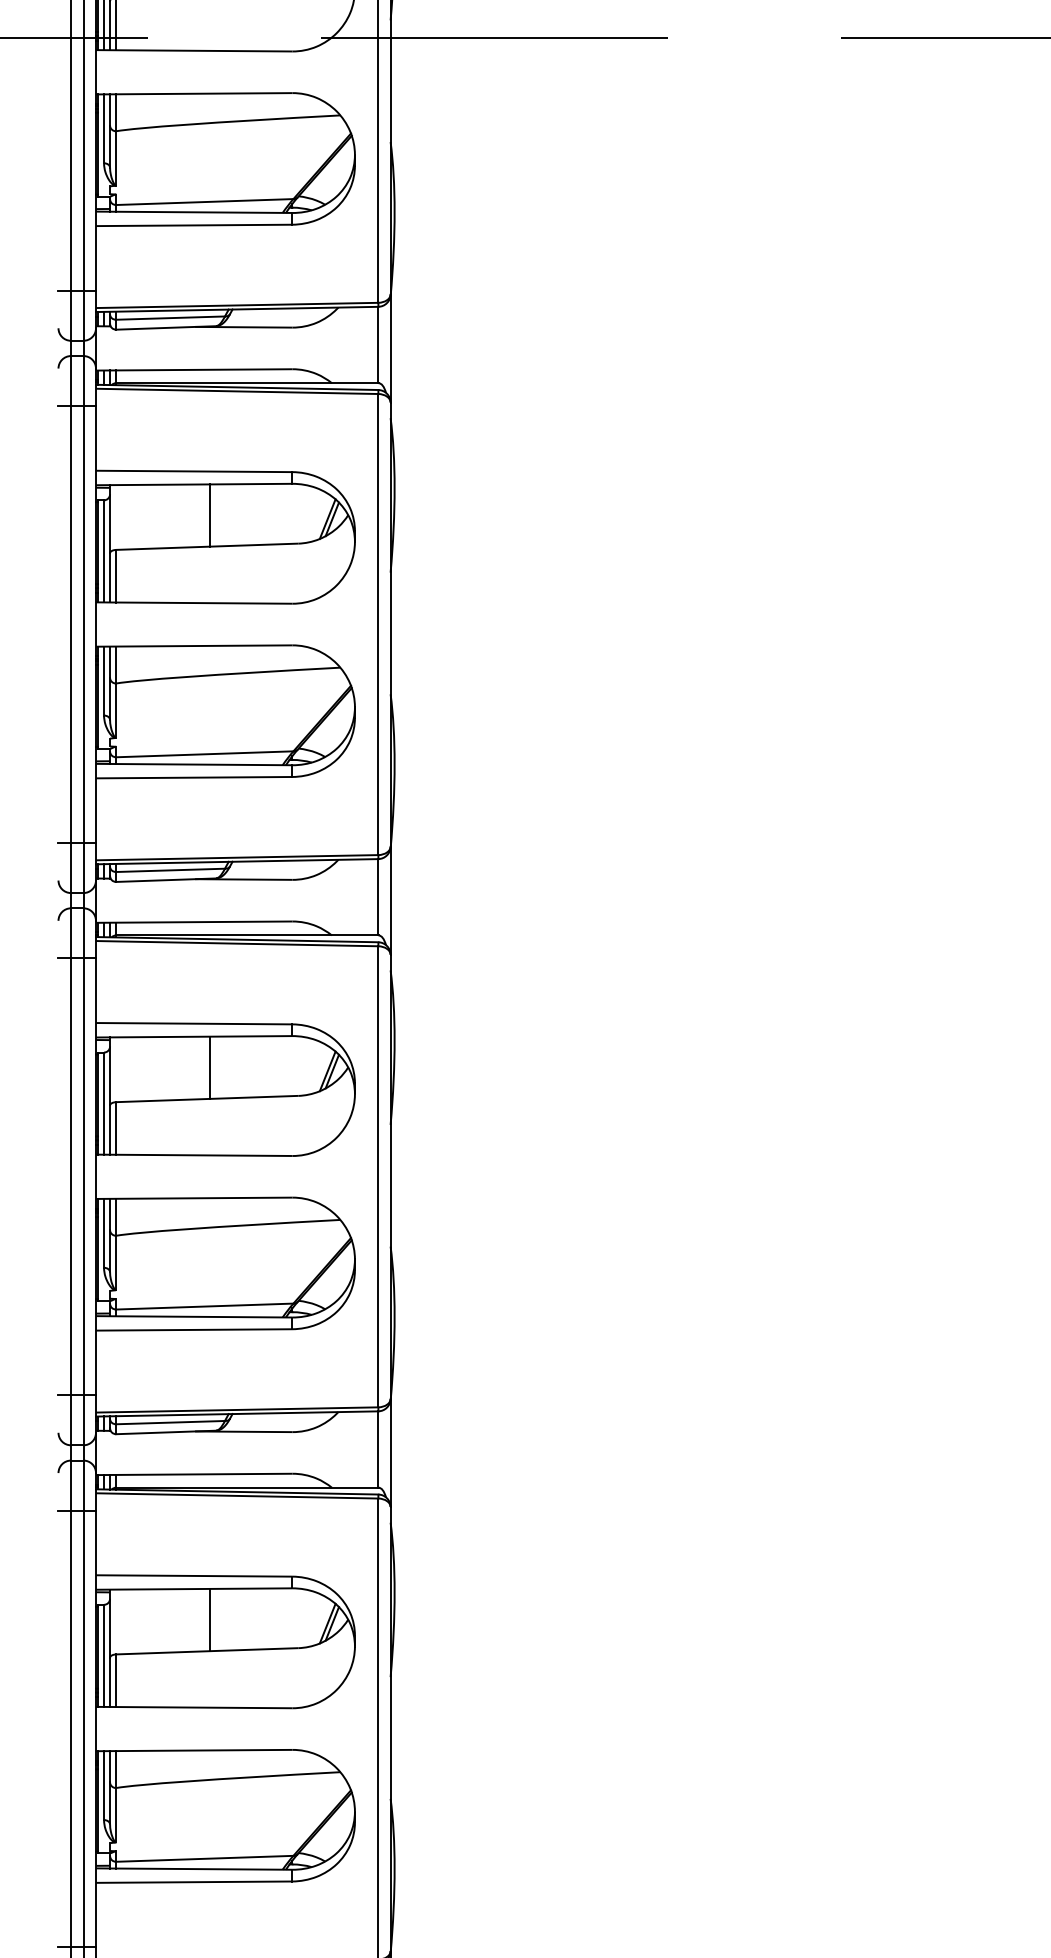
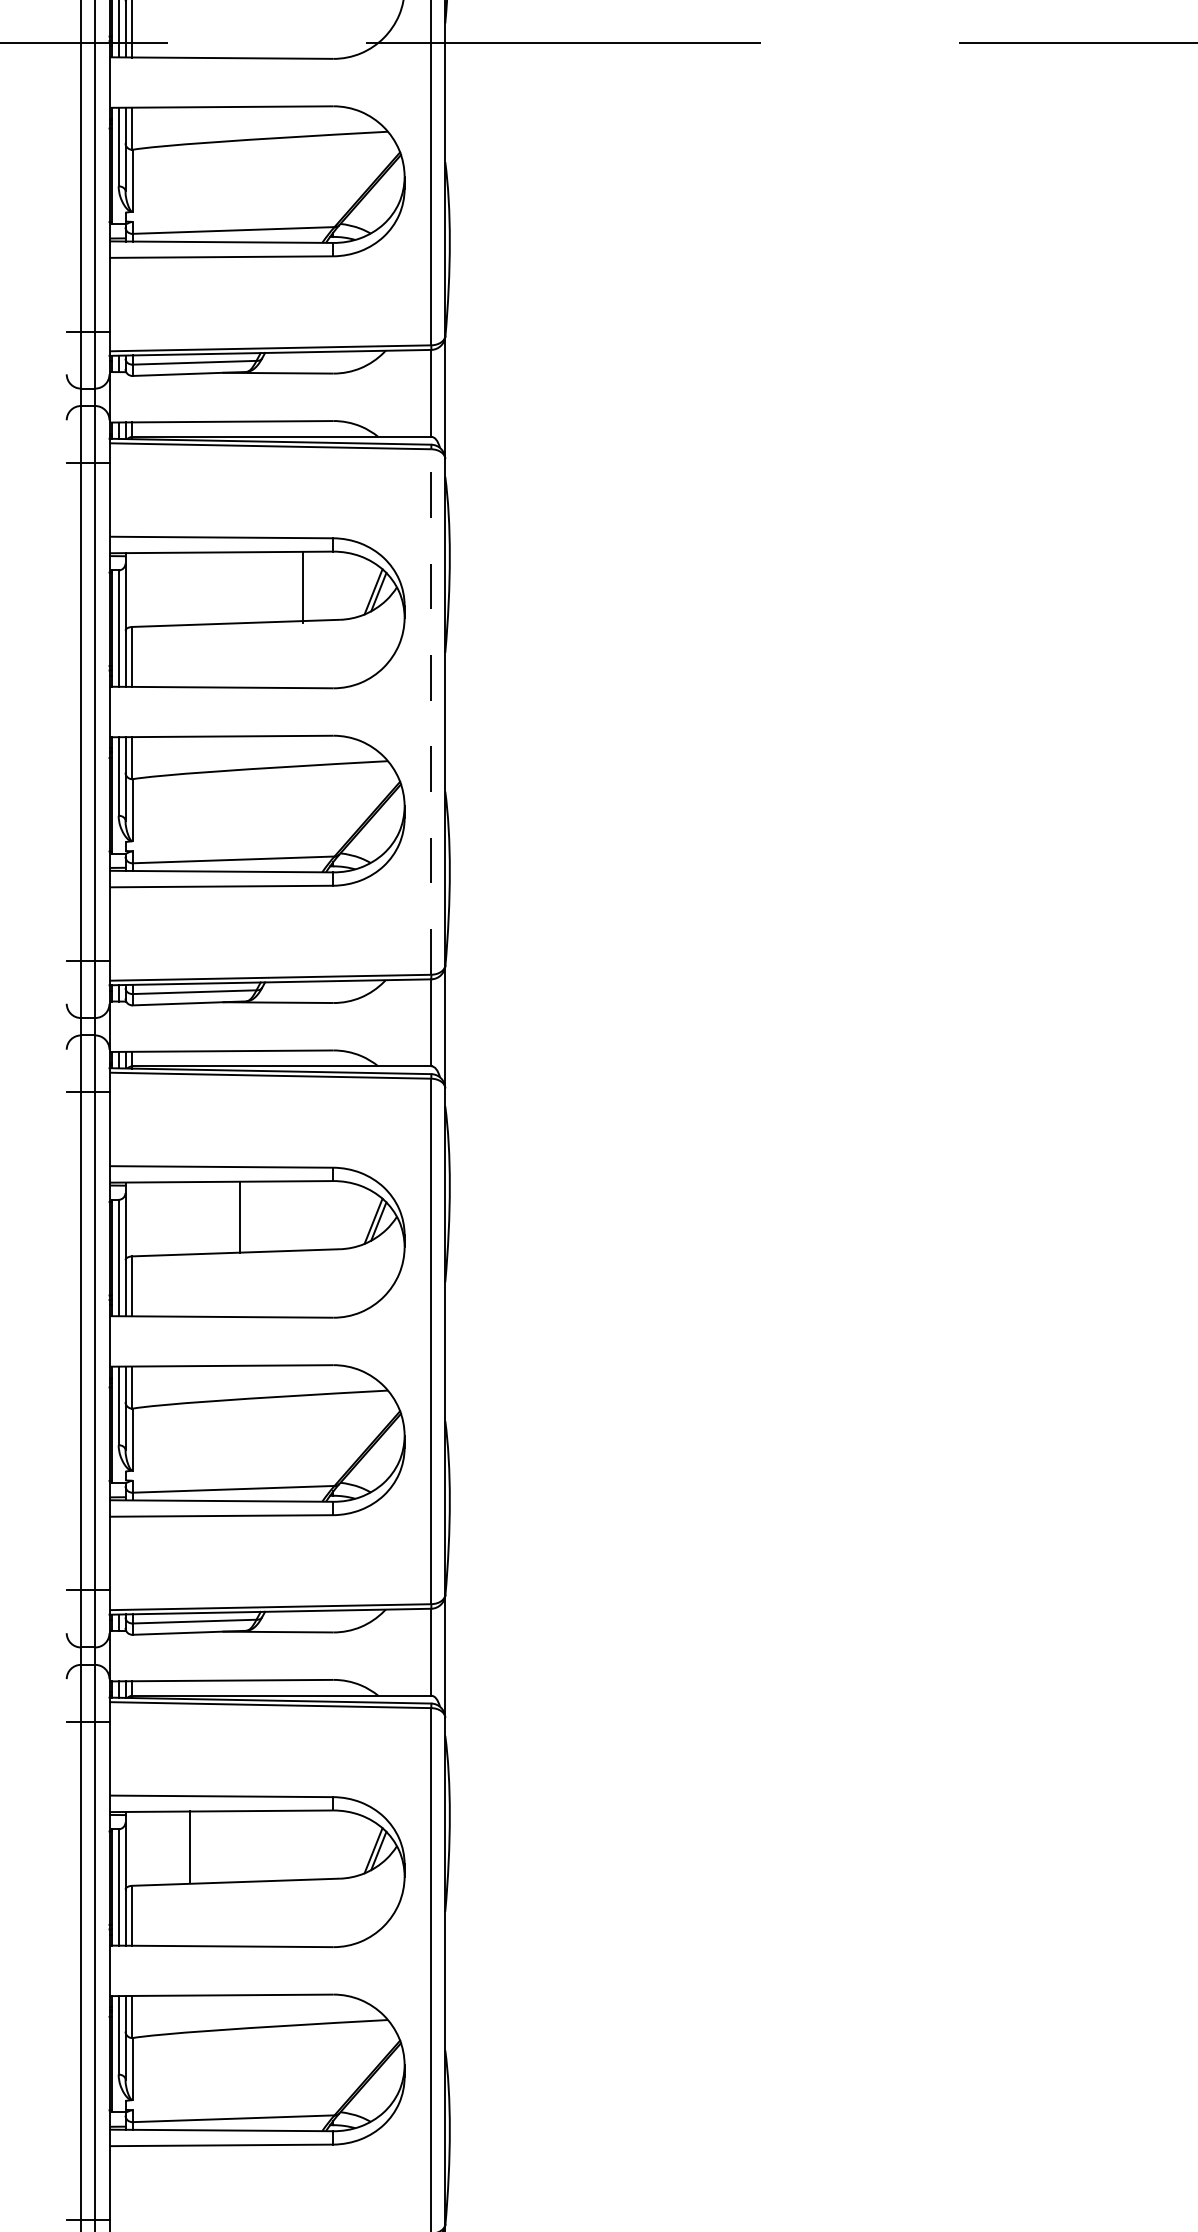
line: (210, 515) -> (302, 587), moved
line: (378, 624) -> (431, 712), solid -> dashed
line: (210, 1619) -> (189, 1846), moved

